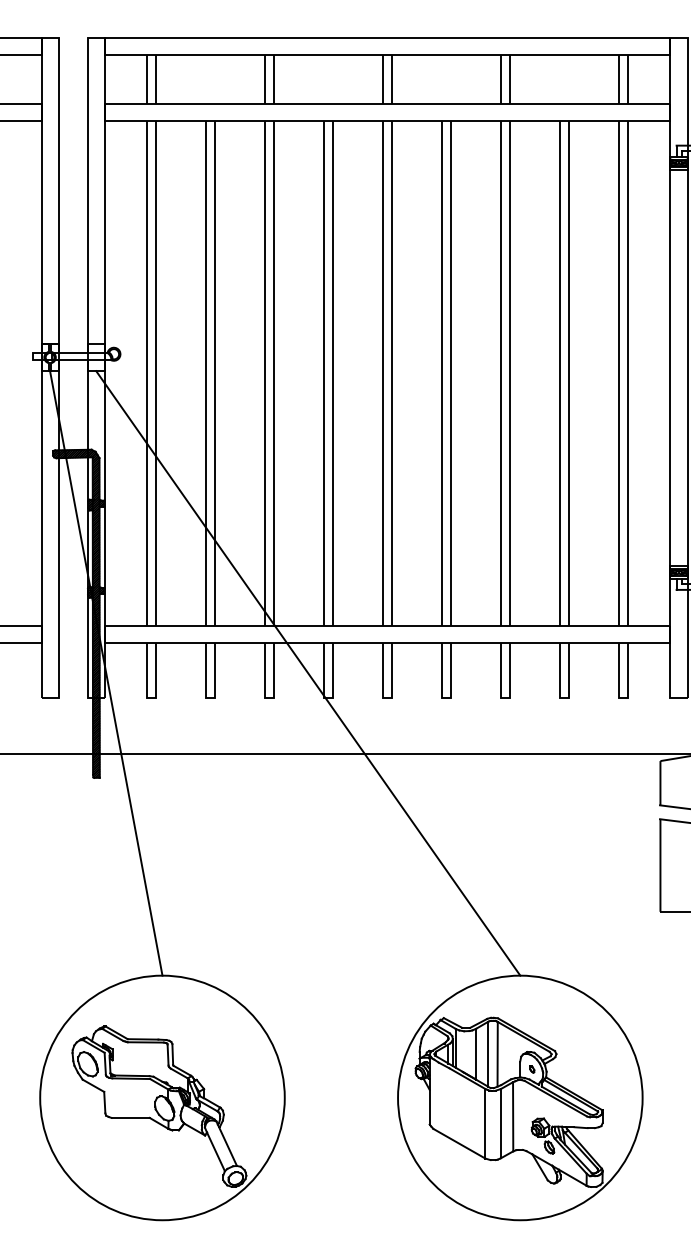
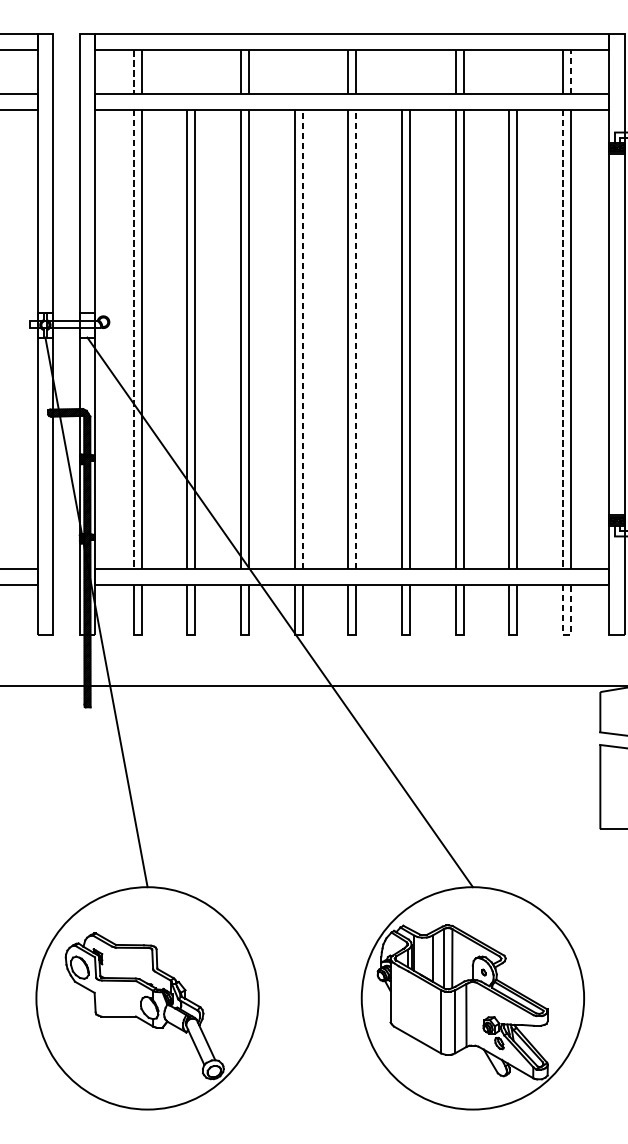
line: (628, 78) -> (571, 71), solid -> dashed
line: (147, 79) -> (133, 72), solid -> dashed
line: (332, 372) -> (302, 338), solid -> dashed
line: (391, 372) -> (355, 338), solid -> dashed
line: (147, 373) -> (133, 339), solid -> dashed
line: (619, 373) -> (563, 339), solid -> dashed
line: (624, 697) -> (567, 634), solid -> dashed

